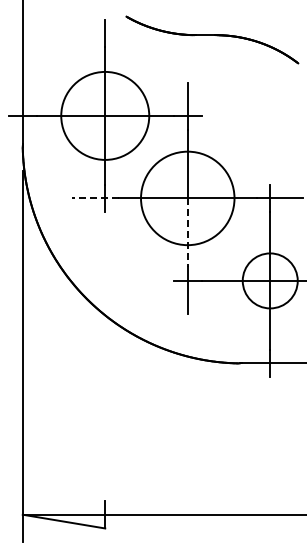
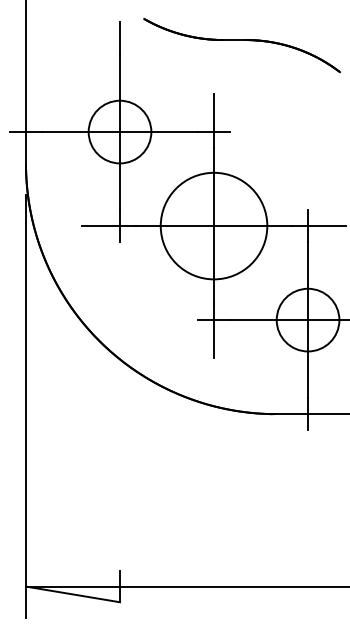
circle: (104, 115) -> (119, 131), size x0.62
line: (95, 198) -> (108, 226), dashed -> solid
line: (187, 233) -> (213, 266), dashed -> solid

